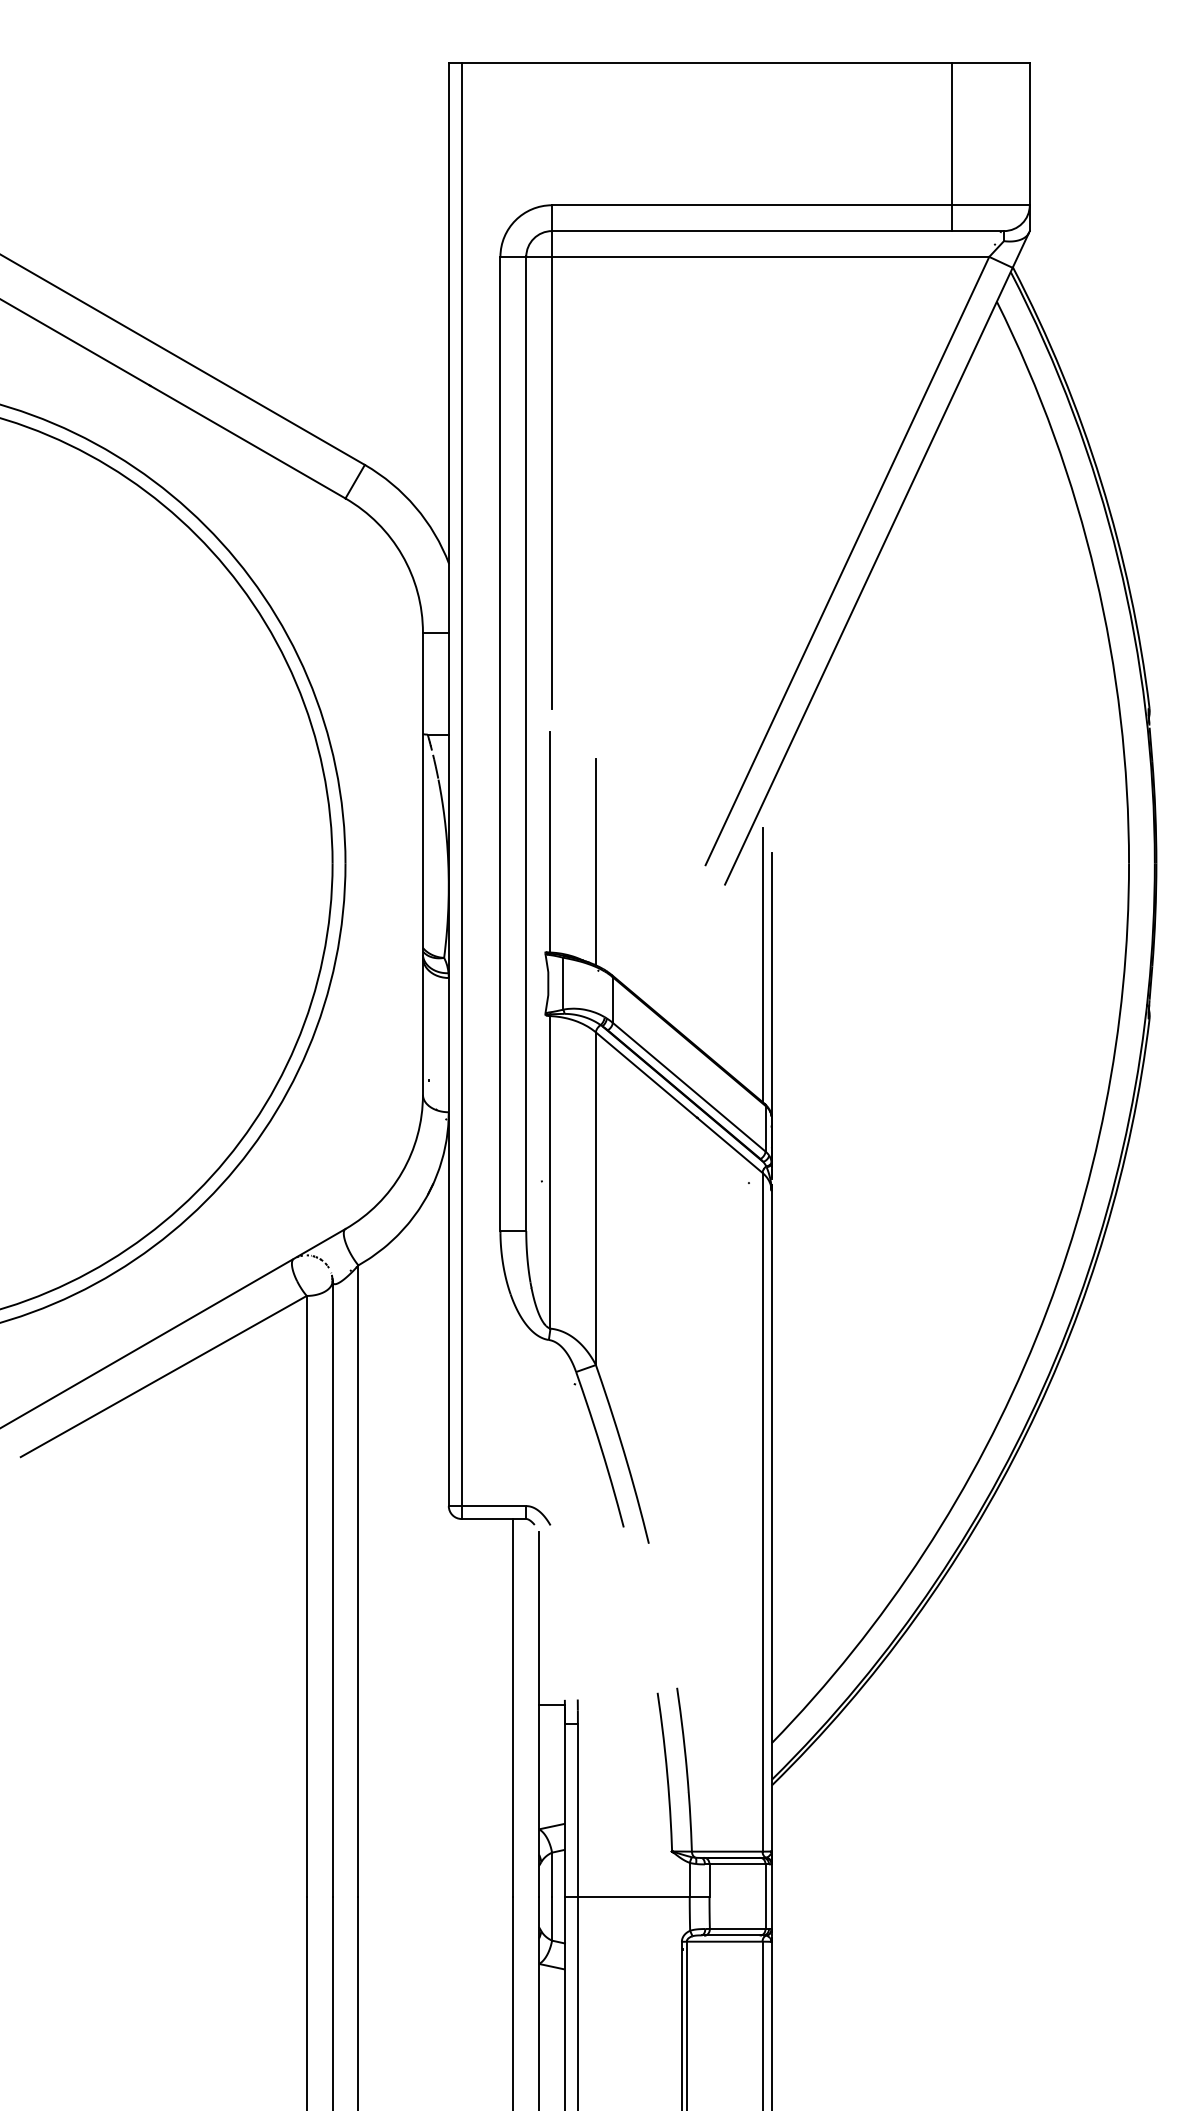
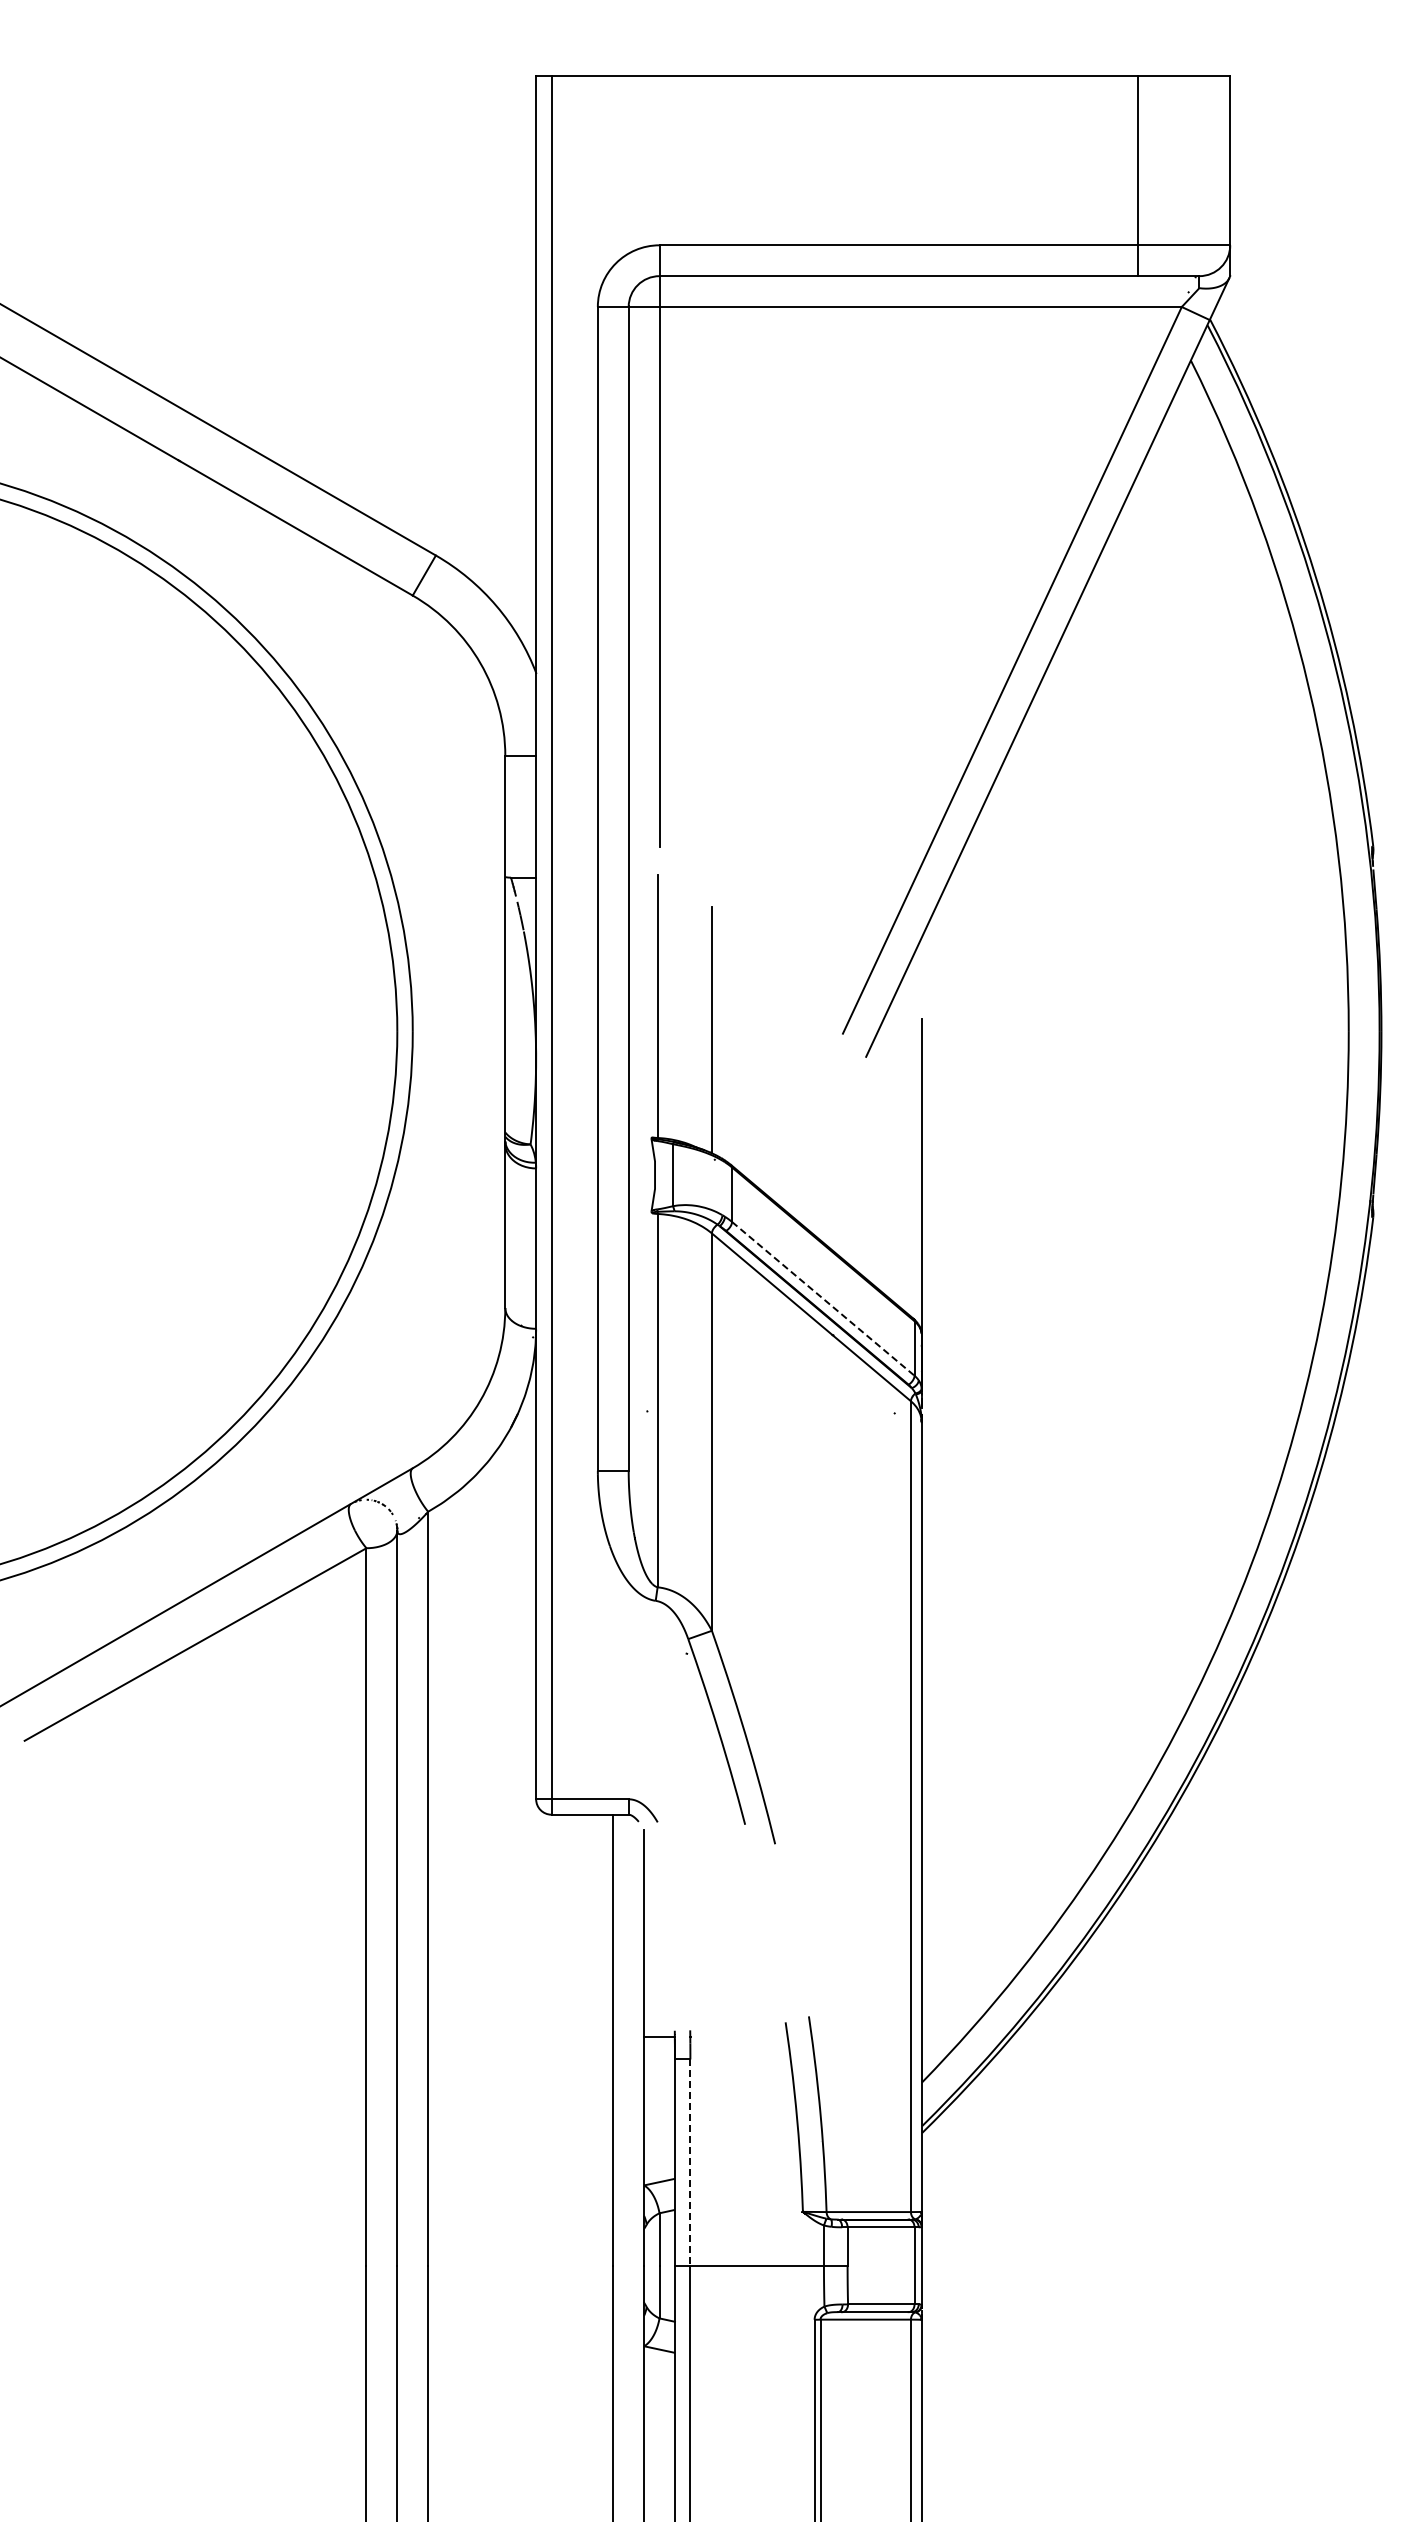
line: (762, 964) -> (910, 1152), removed
line: (689, 1087) -> (823, 1299), solid -> dashed
line: (578, 1810) -> (690, 2163), solid -> dashed

